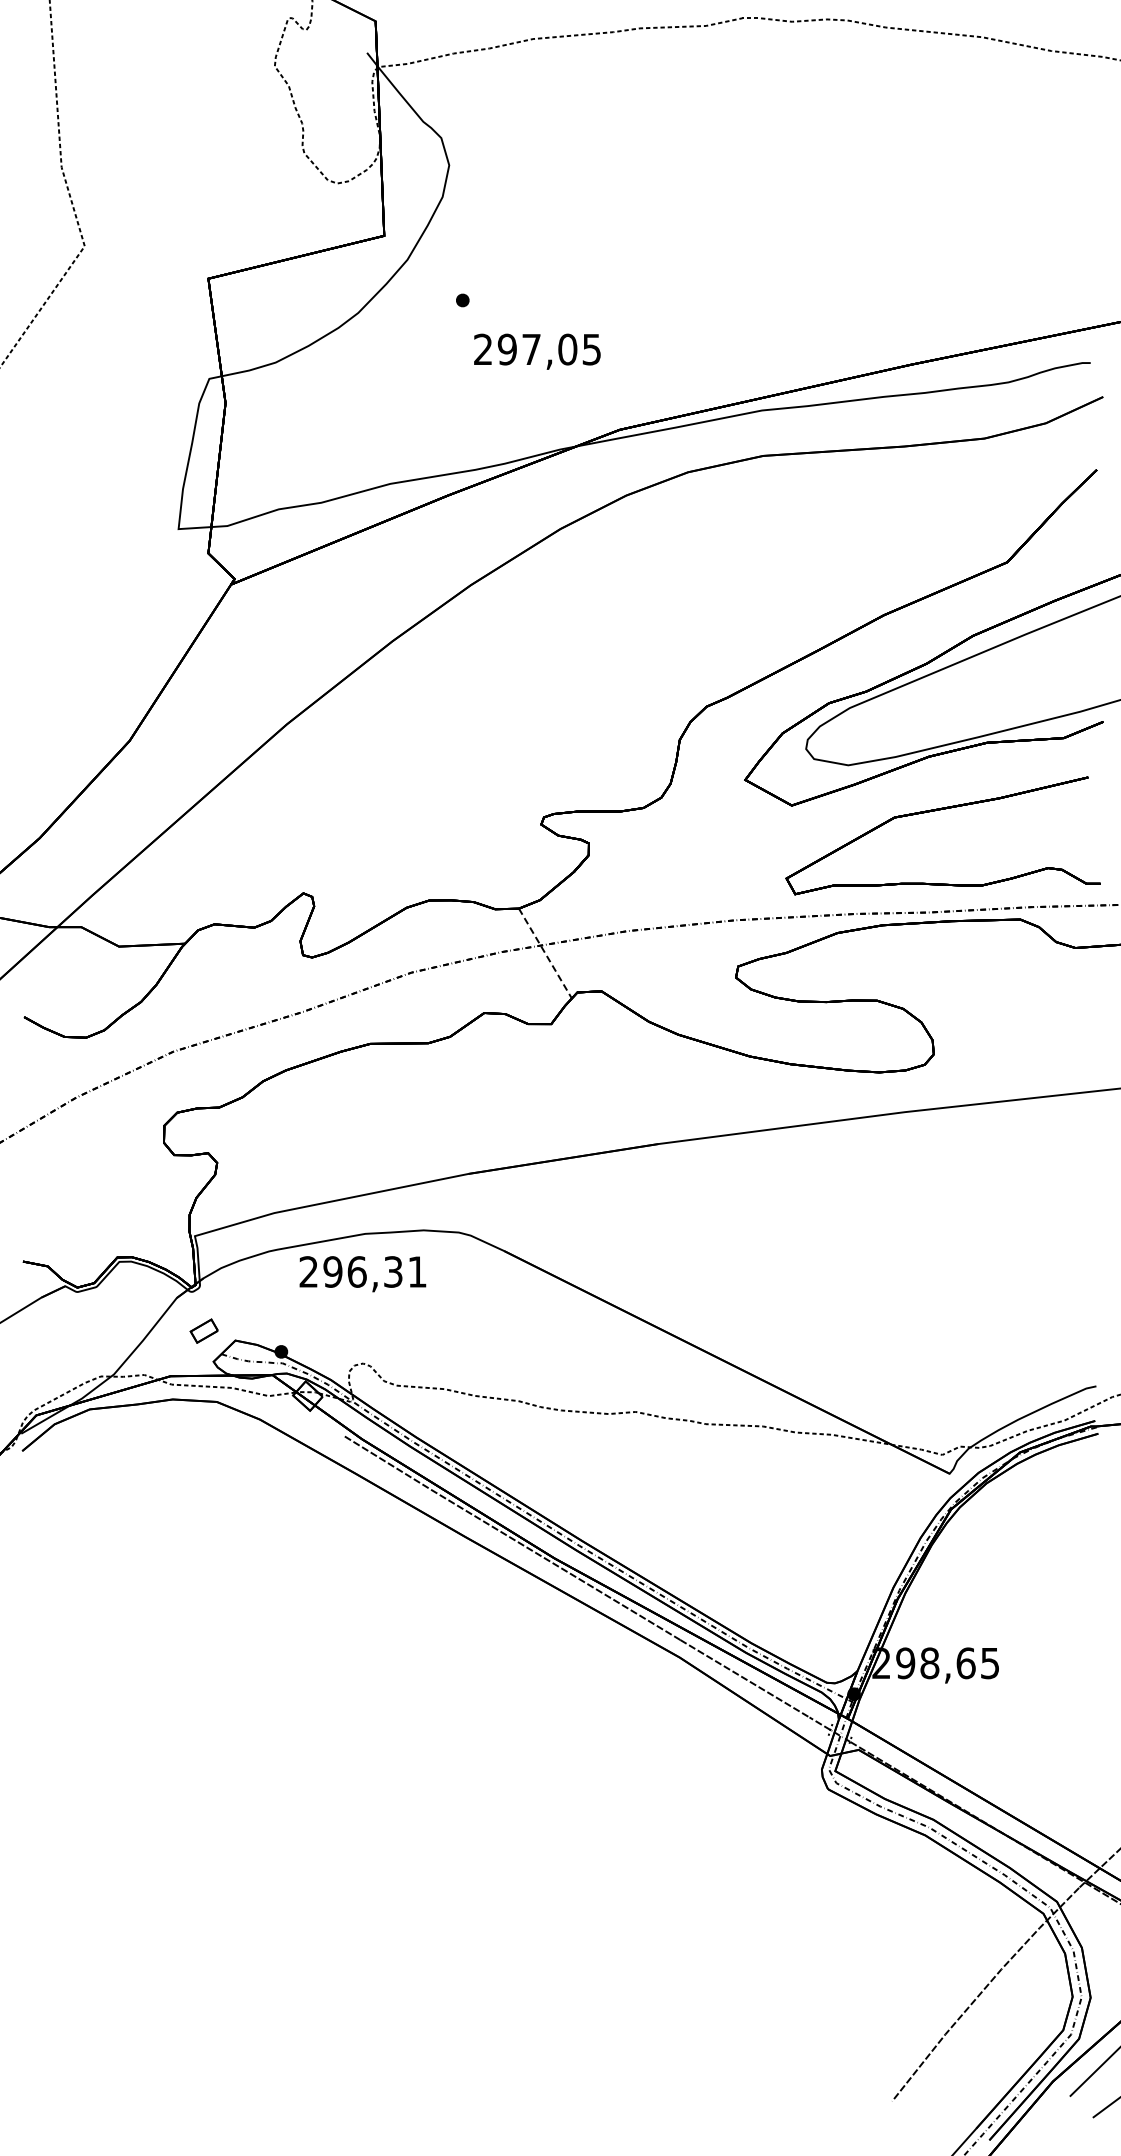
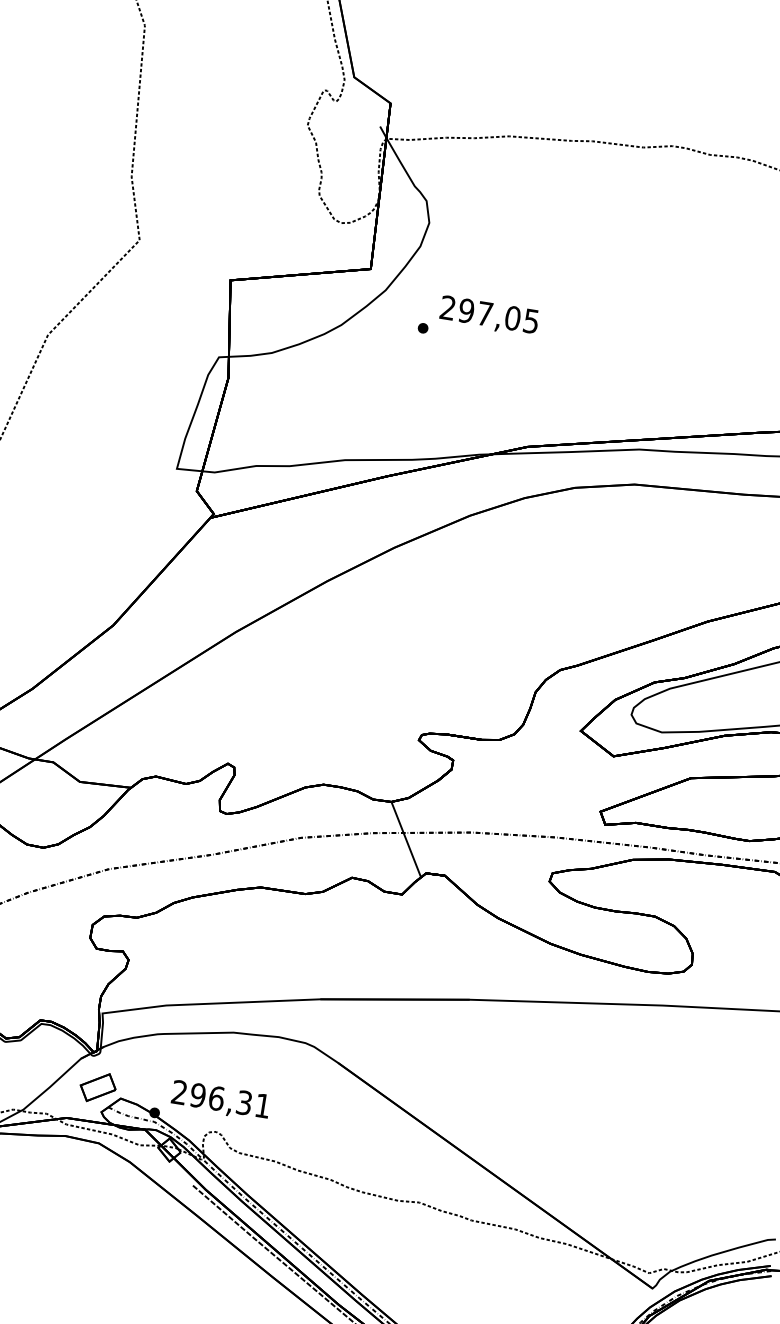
text: (537, 351) -> (489, 316), moved
line: (545, 954) -> (406, 840), dashed -> solid
text: (362, 1274) -> (220, 1101), moved
part: (203, 1330) -> (97, 1086), size x1.67

